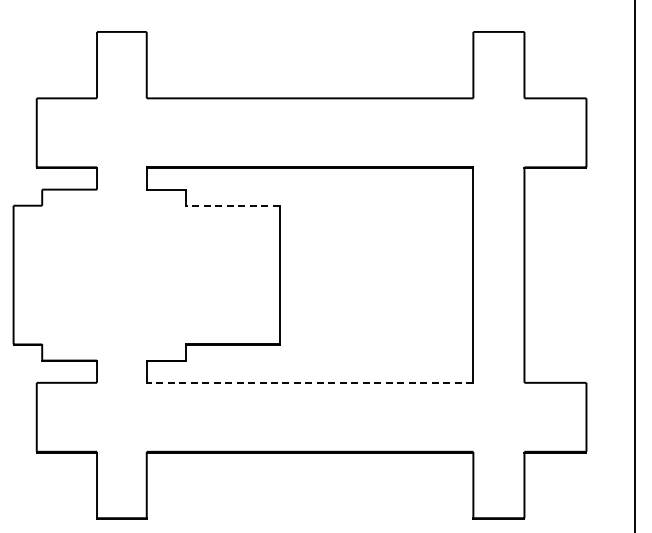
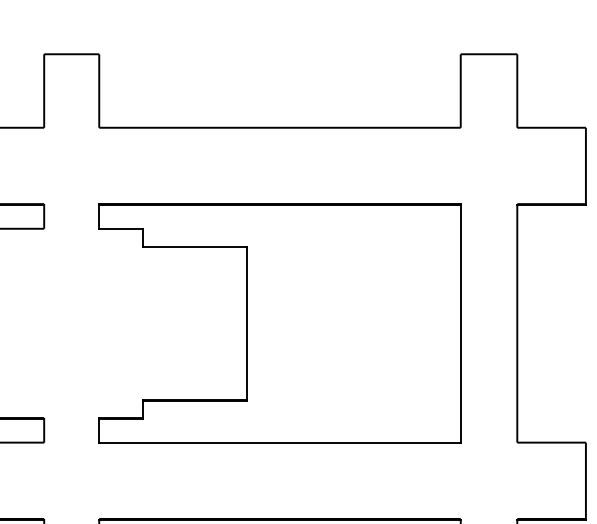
line: (232, 205) -> (194, 246), dashed -> solid
line: (309, 382) -> (279, 442), dashed -> solid

